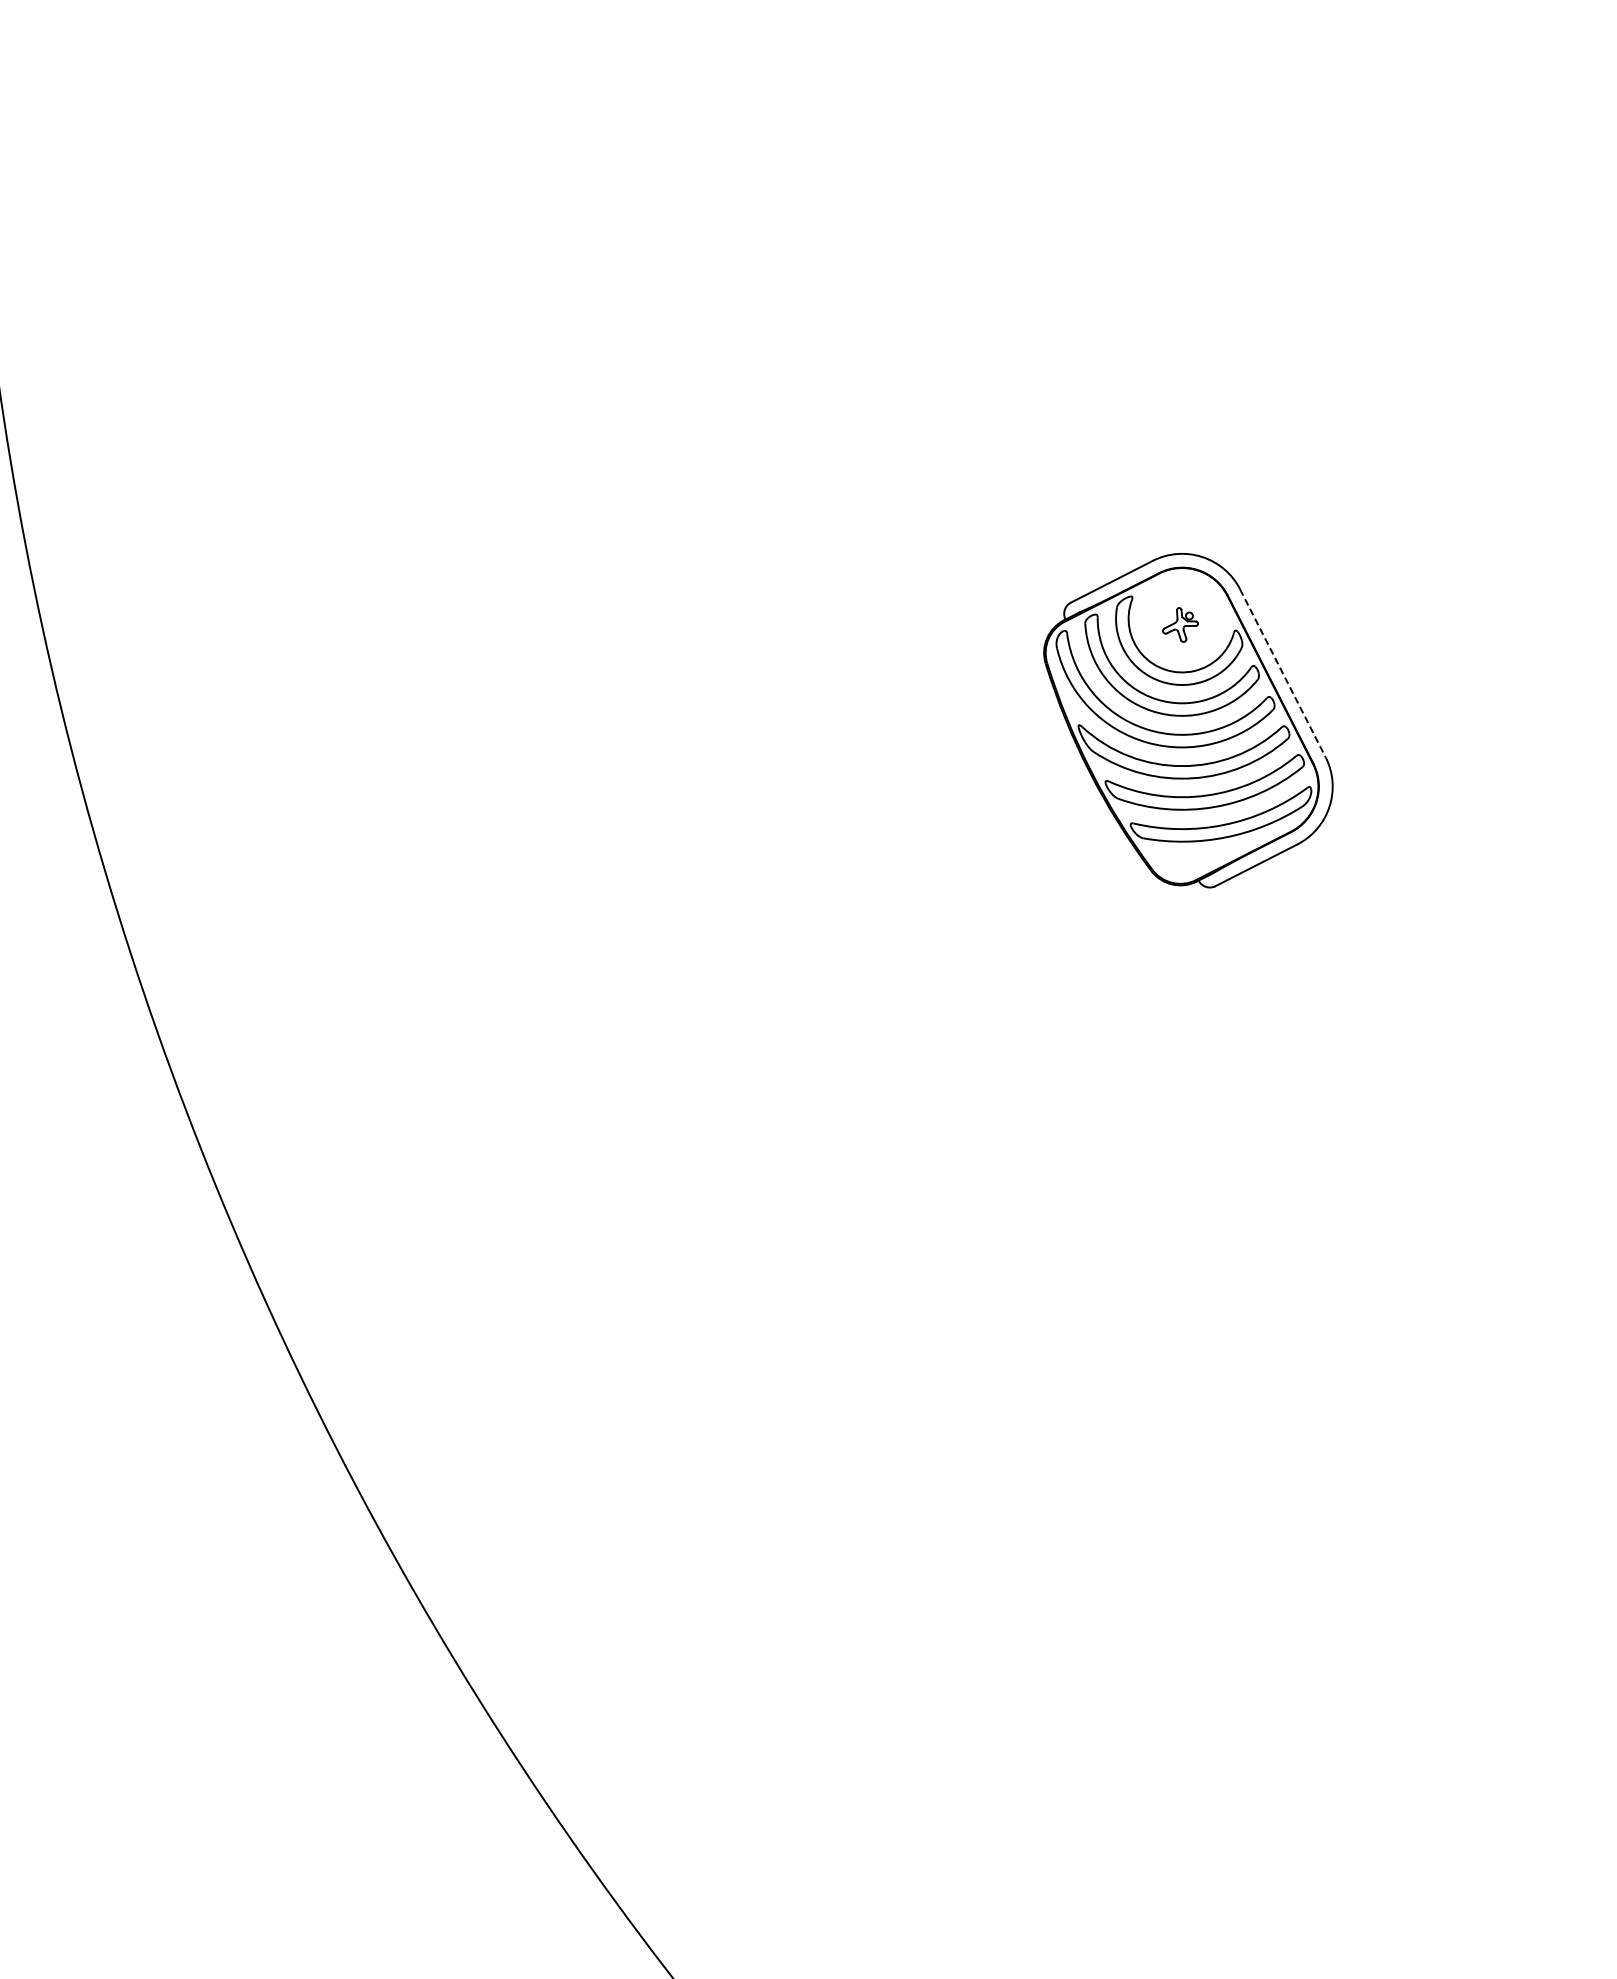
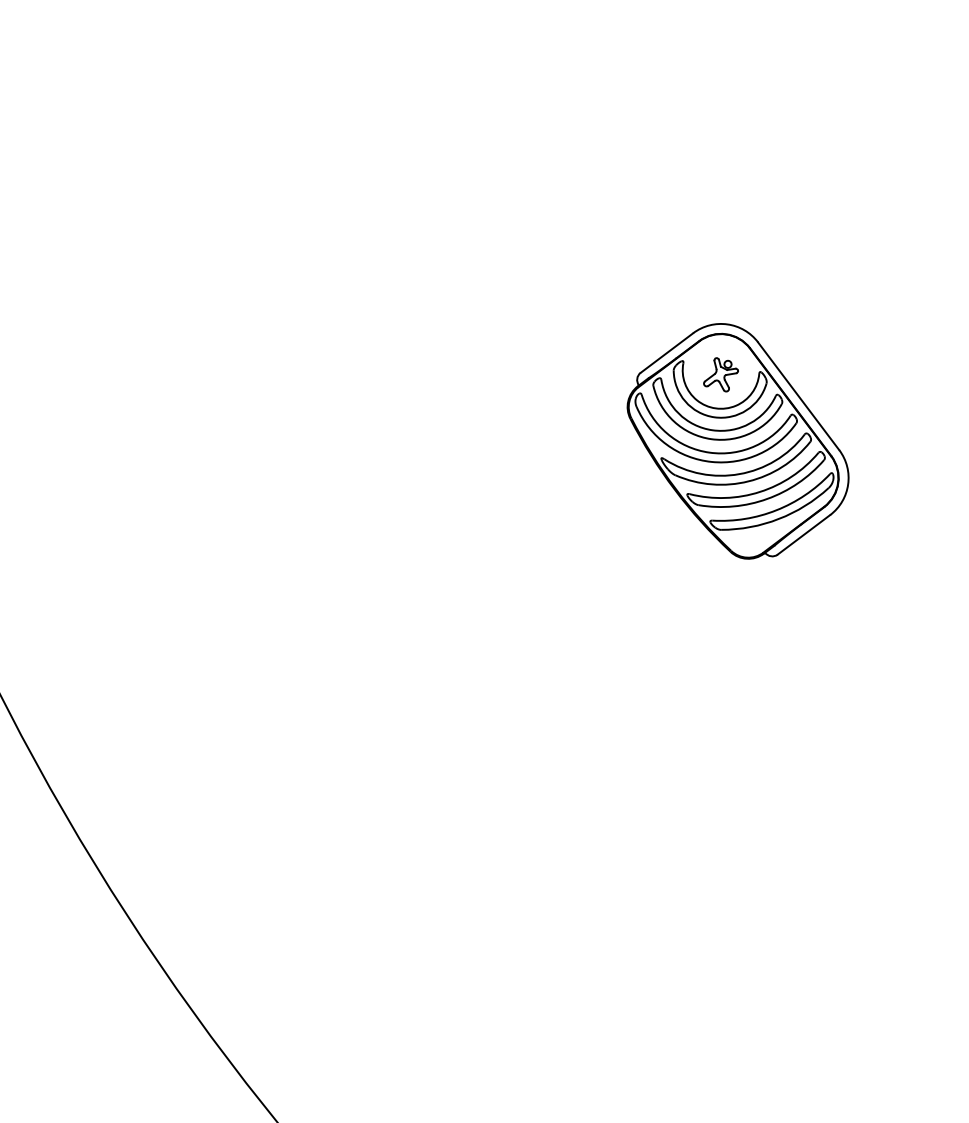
part: (1180, 624) -> (720, 374), size x1.43
line: (1283, 673) -> (799, 396), dashed -> solid

